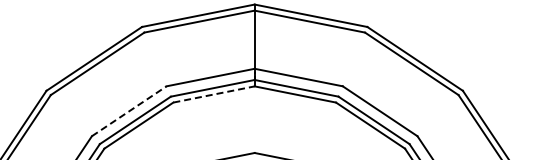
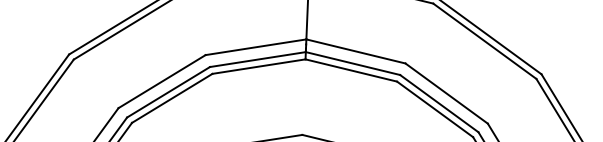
line: (214, 94) -> (259, 66), dashed -> solid
line: (129, 111) -> (162, 81), dashed -> solid

